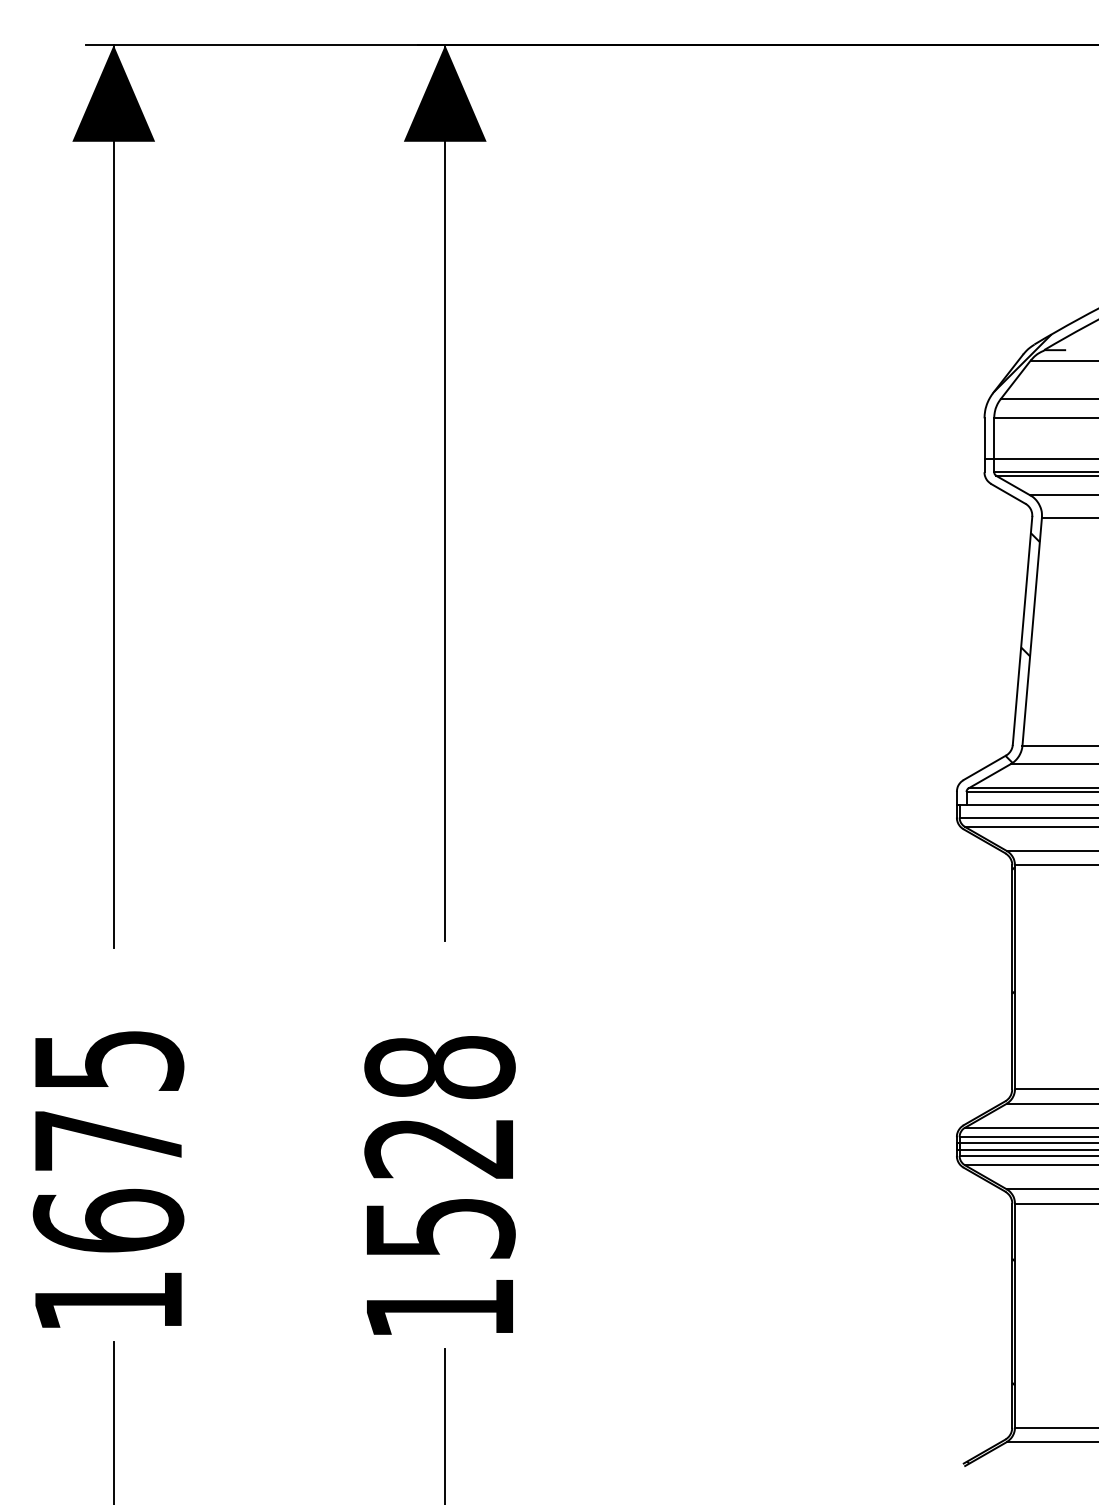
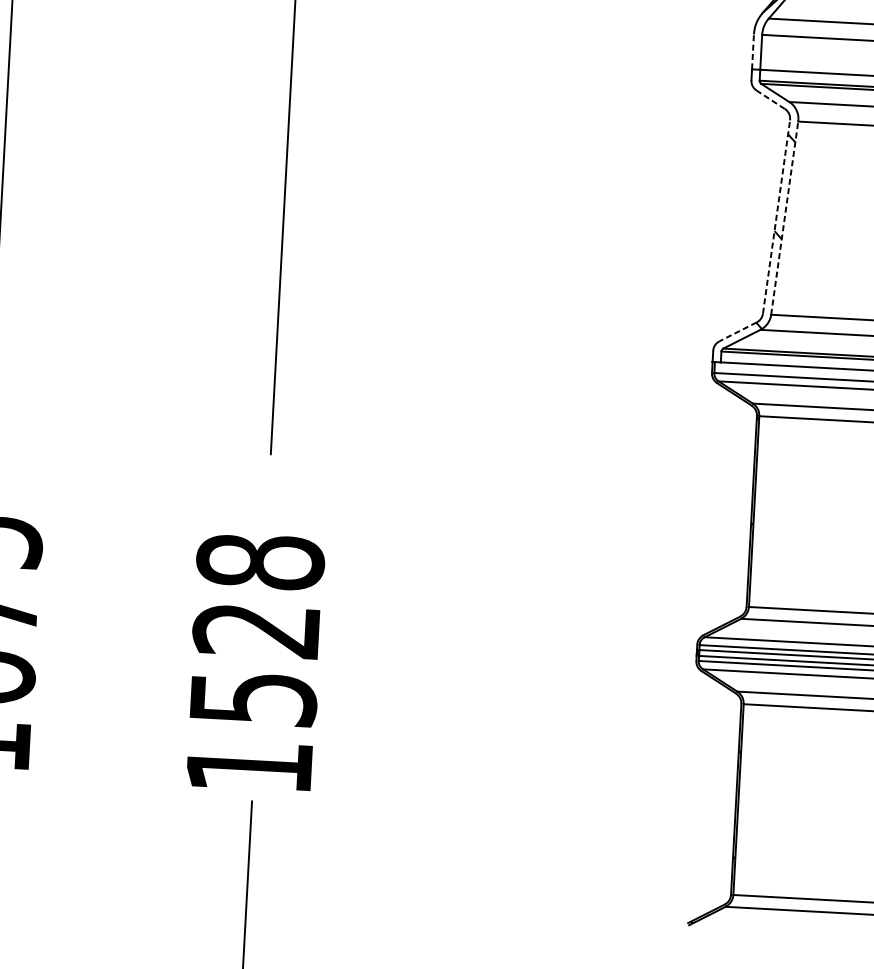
line: (984, 438) -> (753, 51), solid -> dashed
line: (1008, 493) -> (770, 99), solid -> dashed
line: (1022, 630) -> (776, 216), solid -> dashed
line: (1032, 631) -> (784, 218), solid -> dashed
line: (984, 768) -> (737, 332), solid -> dashed

